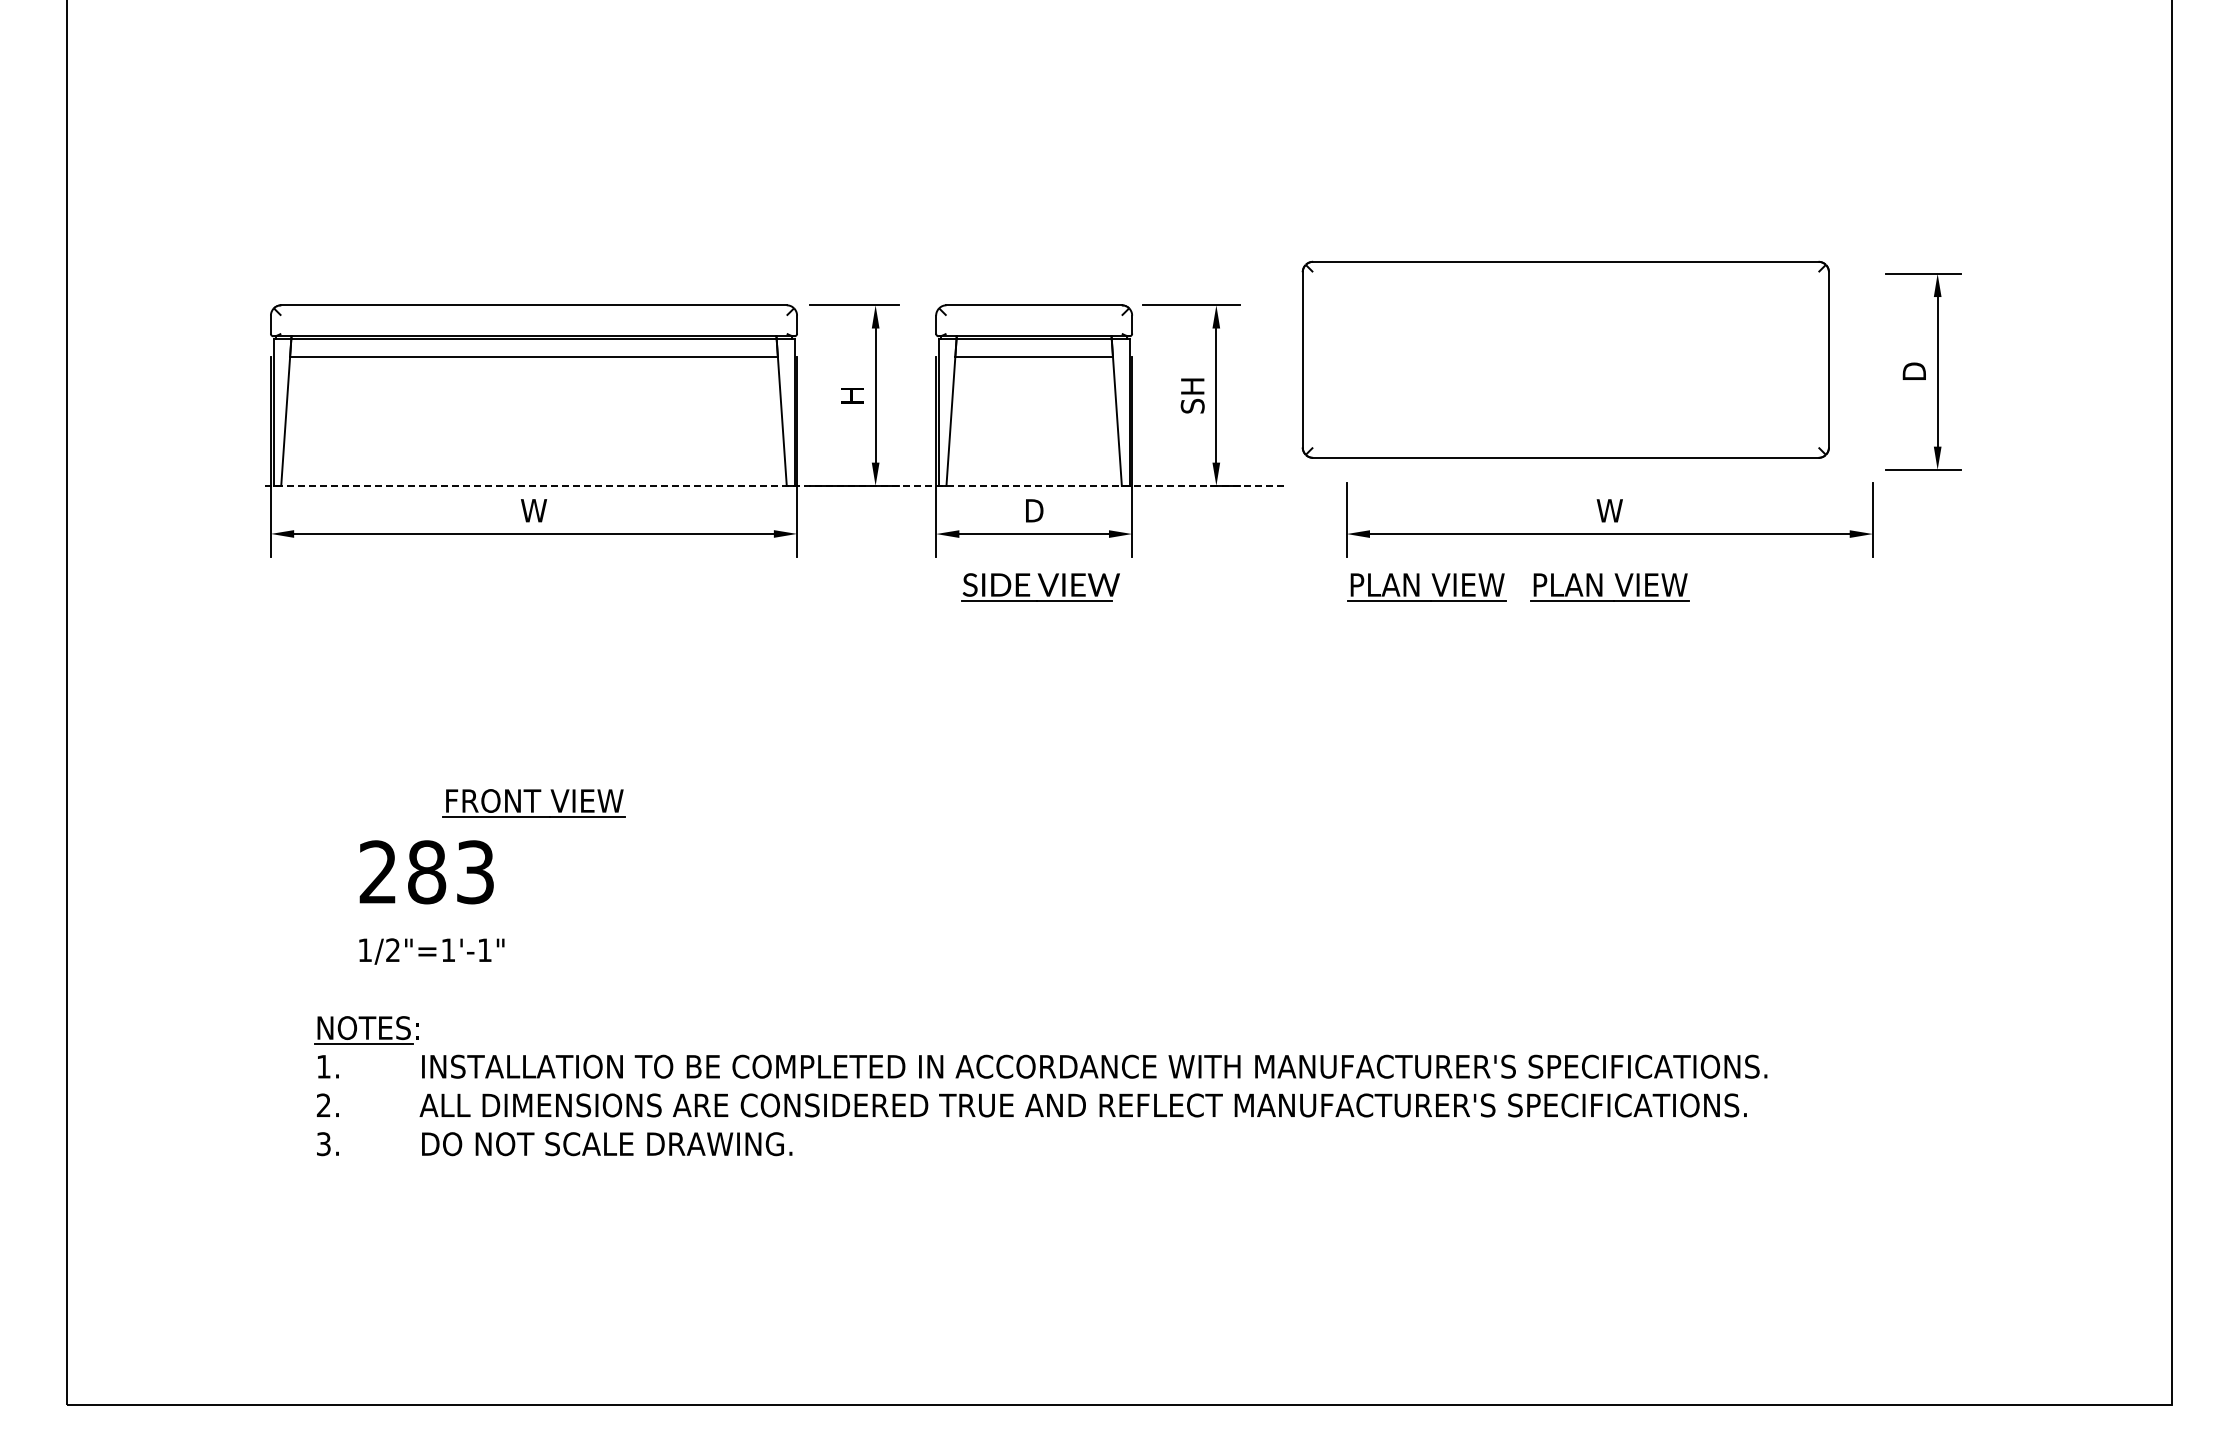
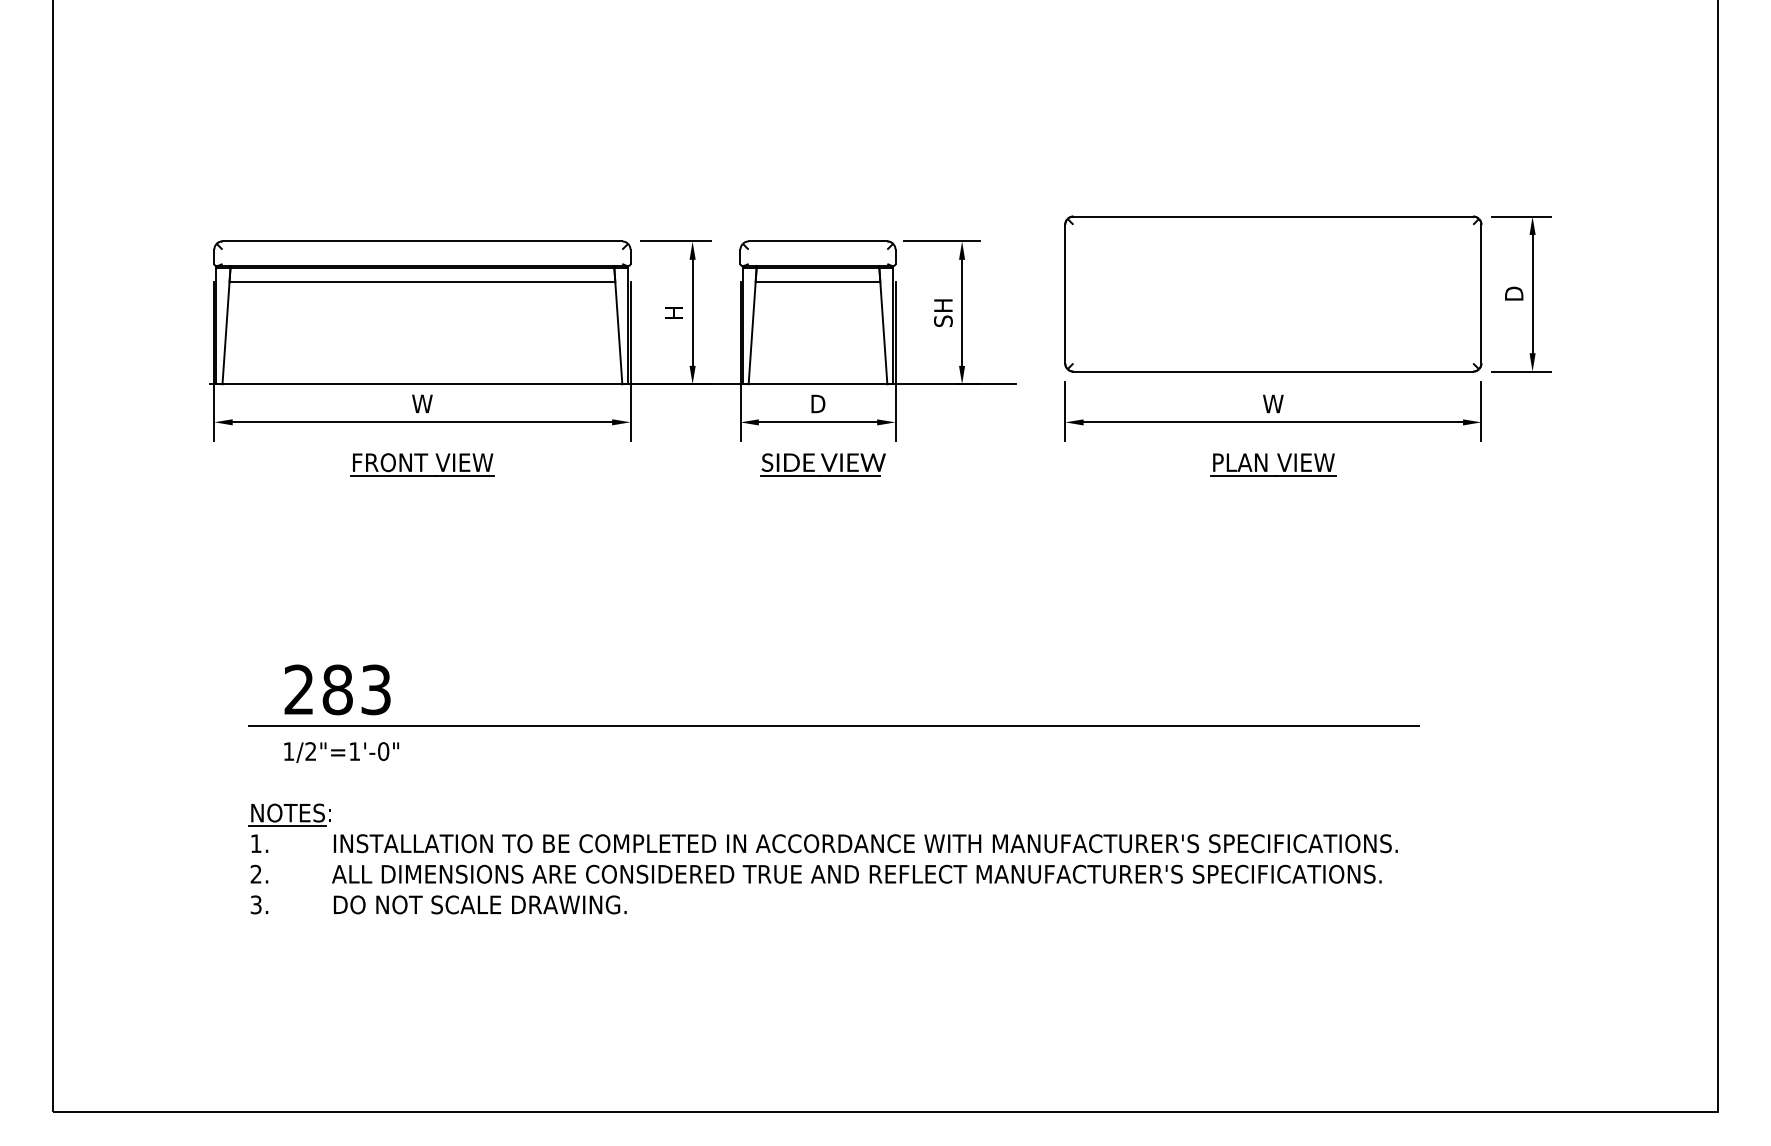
part: (1565, 359) -> (1273, 293), moved
line: (774, 485) -> (612, 383), dashed -> solid
part: (1419, 587) -> (1122, 464), removed
part: (533, 803) -> (422, 464), moved
line: (1053, 917) -> (833, 725), added
text: (484, 950) -> (383, 751), 1/2"=1'-1" -> 1/2"=1'-0"

